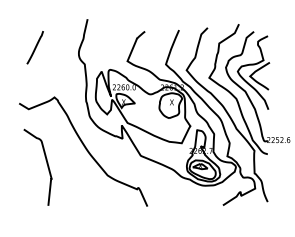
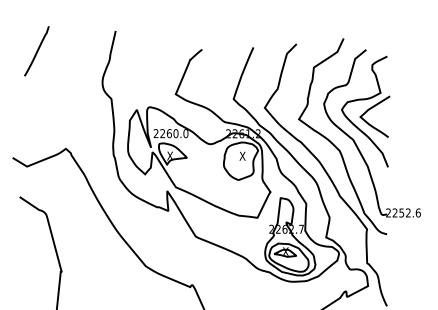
line: (34, 47) -> (35, 51), moved

